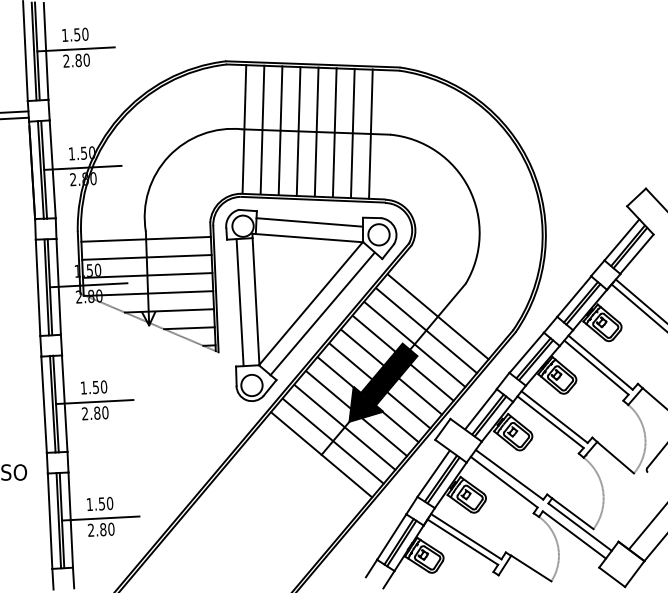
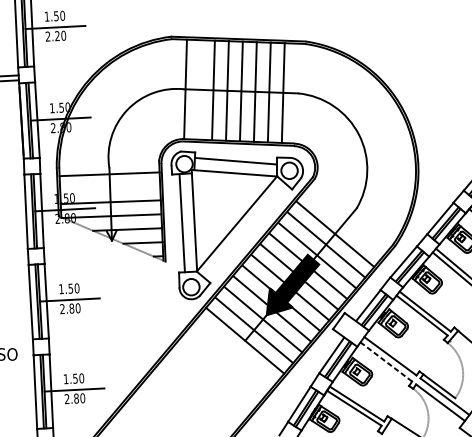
text: (78, 60) -> (57, 36), 2.80 -> 2.20
line: (262, 129) -> (199, 89), removed
line: (146, 257) -> (109, 188), removed
line: (322, 314) -> (245, 232), removed
line: (504, 482) -> (386, 362), solid -> dashed

